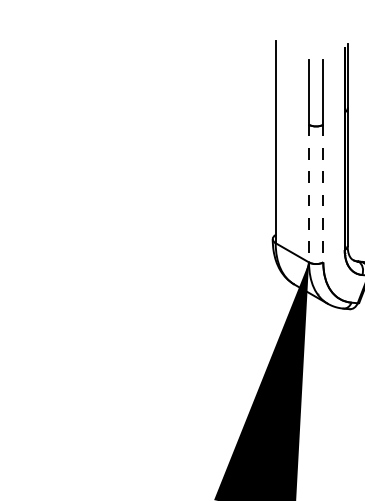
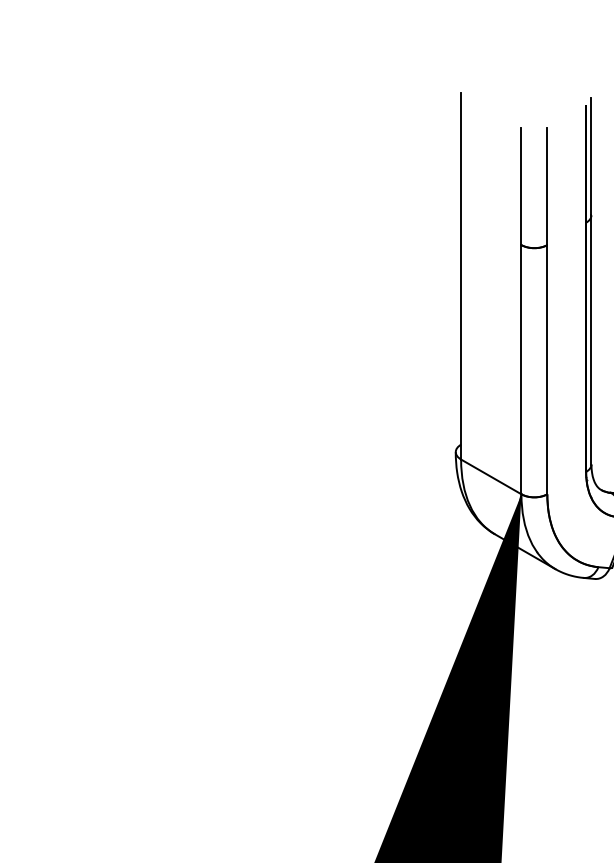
line: (309, 193) -> (522, 369), dashed -> solid
line: (323, 193) -> (547, 369), dashed -> solid

